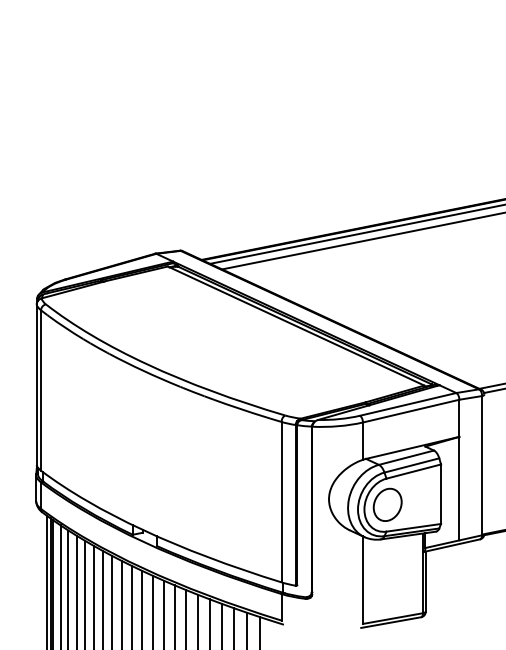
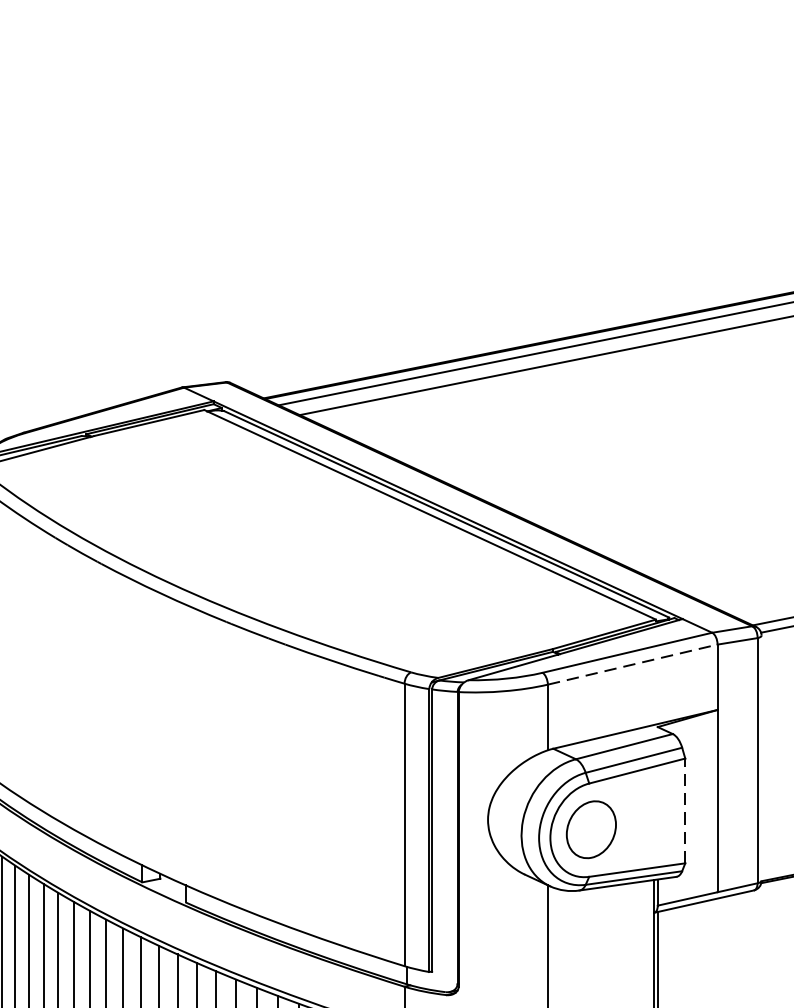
line: (411, 411) -> (633, 665), solid -> dashed
line: (441, 494) -> (686, 811), solid -> dashed

